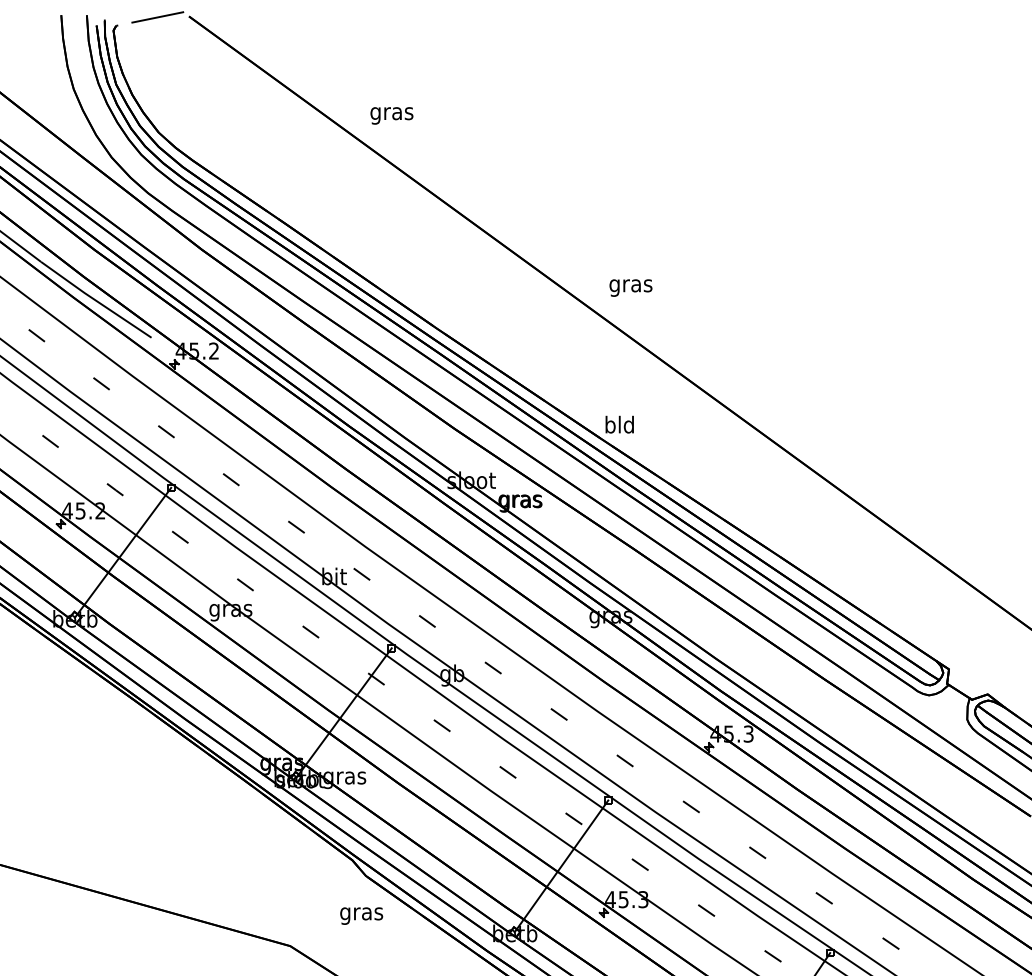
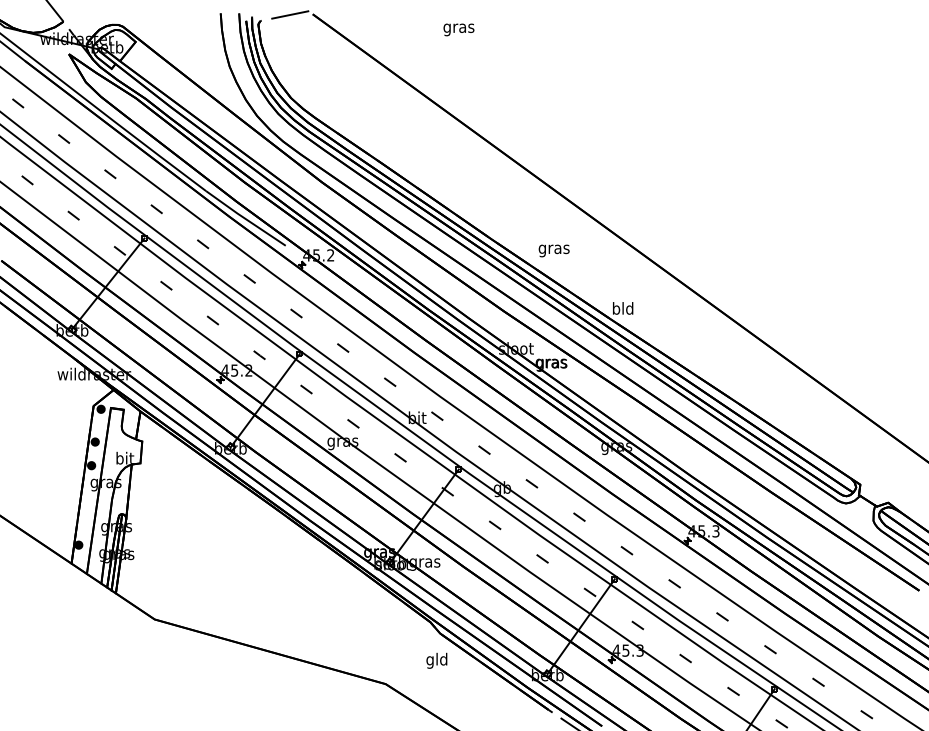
text: (391, 115) -> (458, 29), moved
text: (630, 287) -> (553, 250), moved
text: (360, 913) -> (436, 660), gras -> gld

